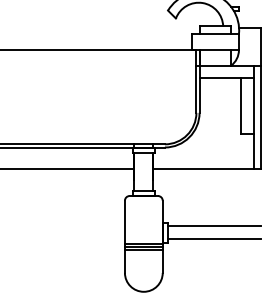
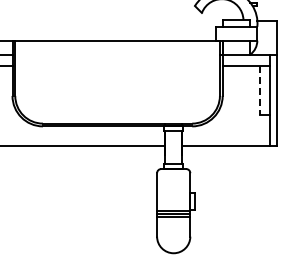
line: (241, 106) -> (259, 90), solid -> dashed
line: (214, 226) -> (235, 195), removed
line: (214, 238) -> (235, 206), removed

